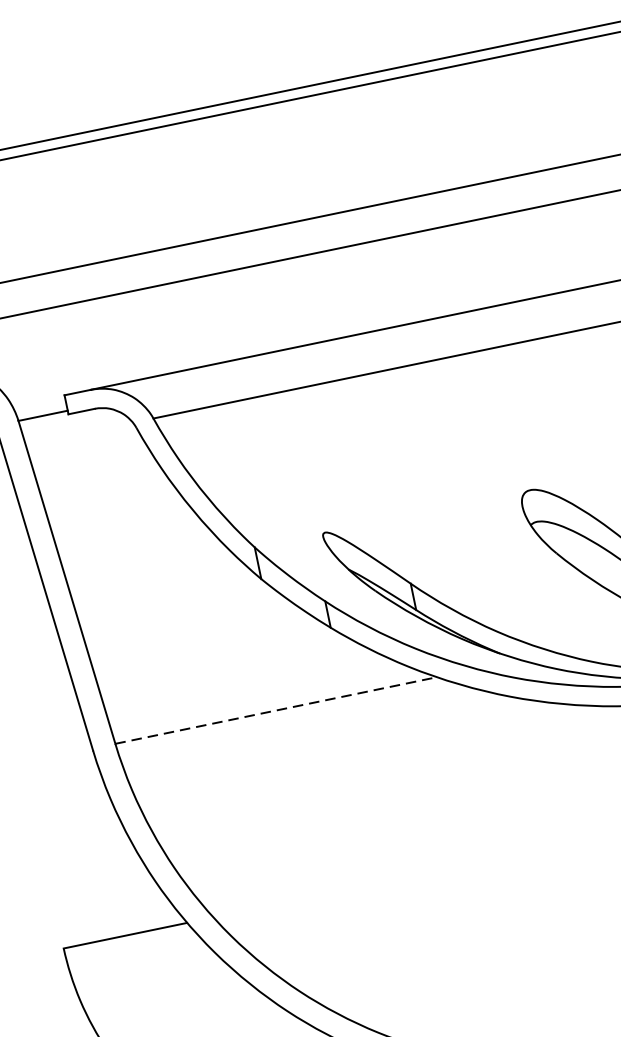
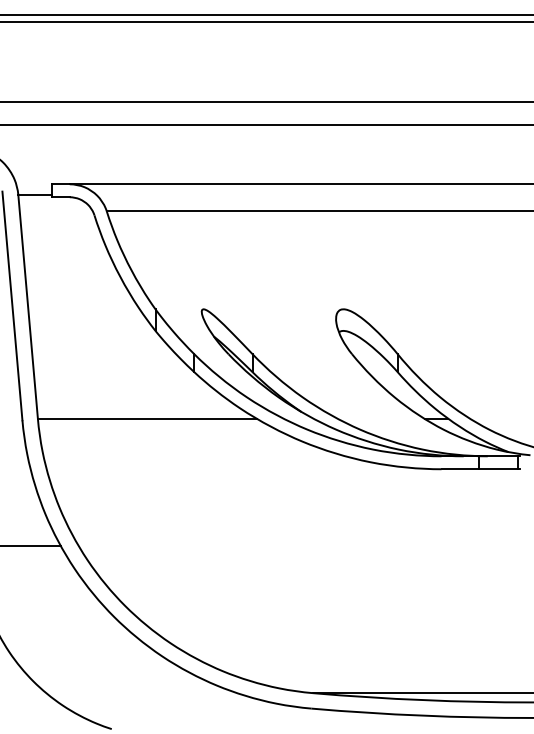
line: (276, 709) -> (147, 418), dashed -> solid

